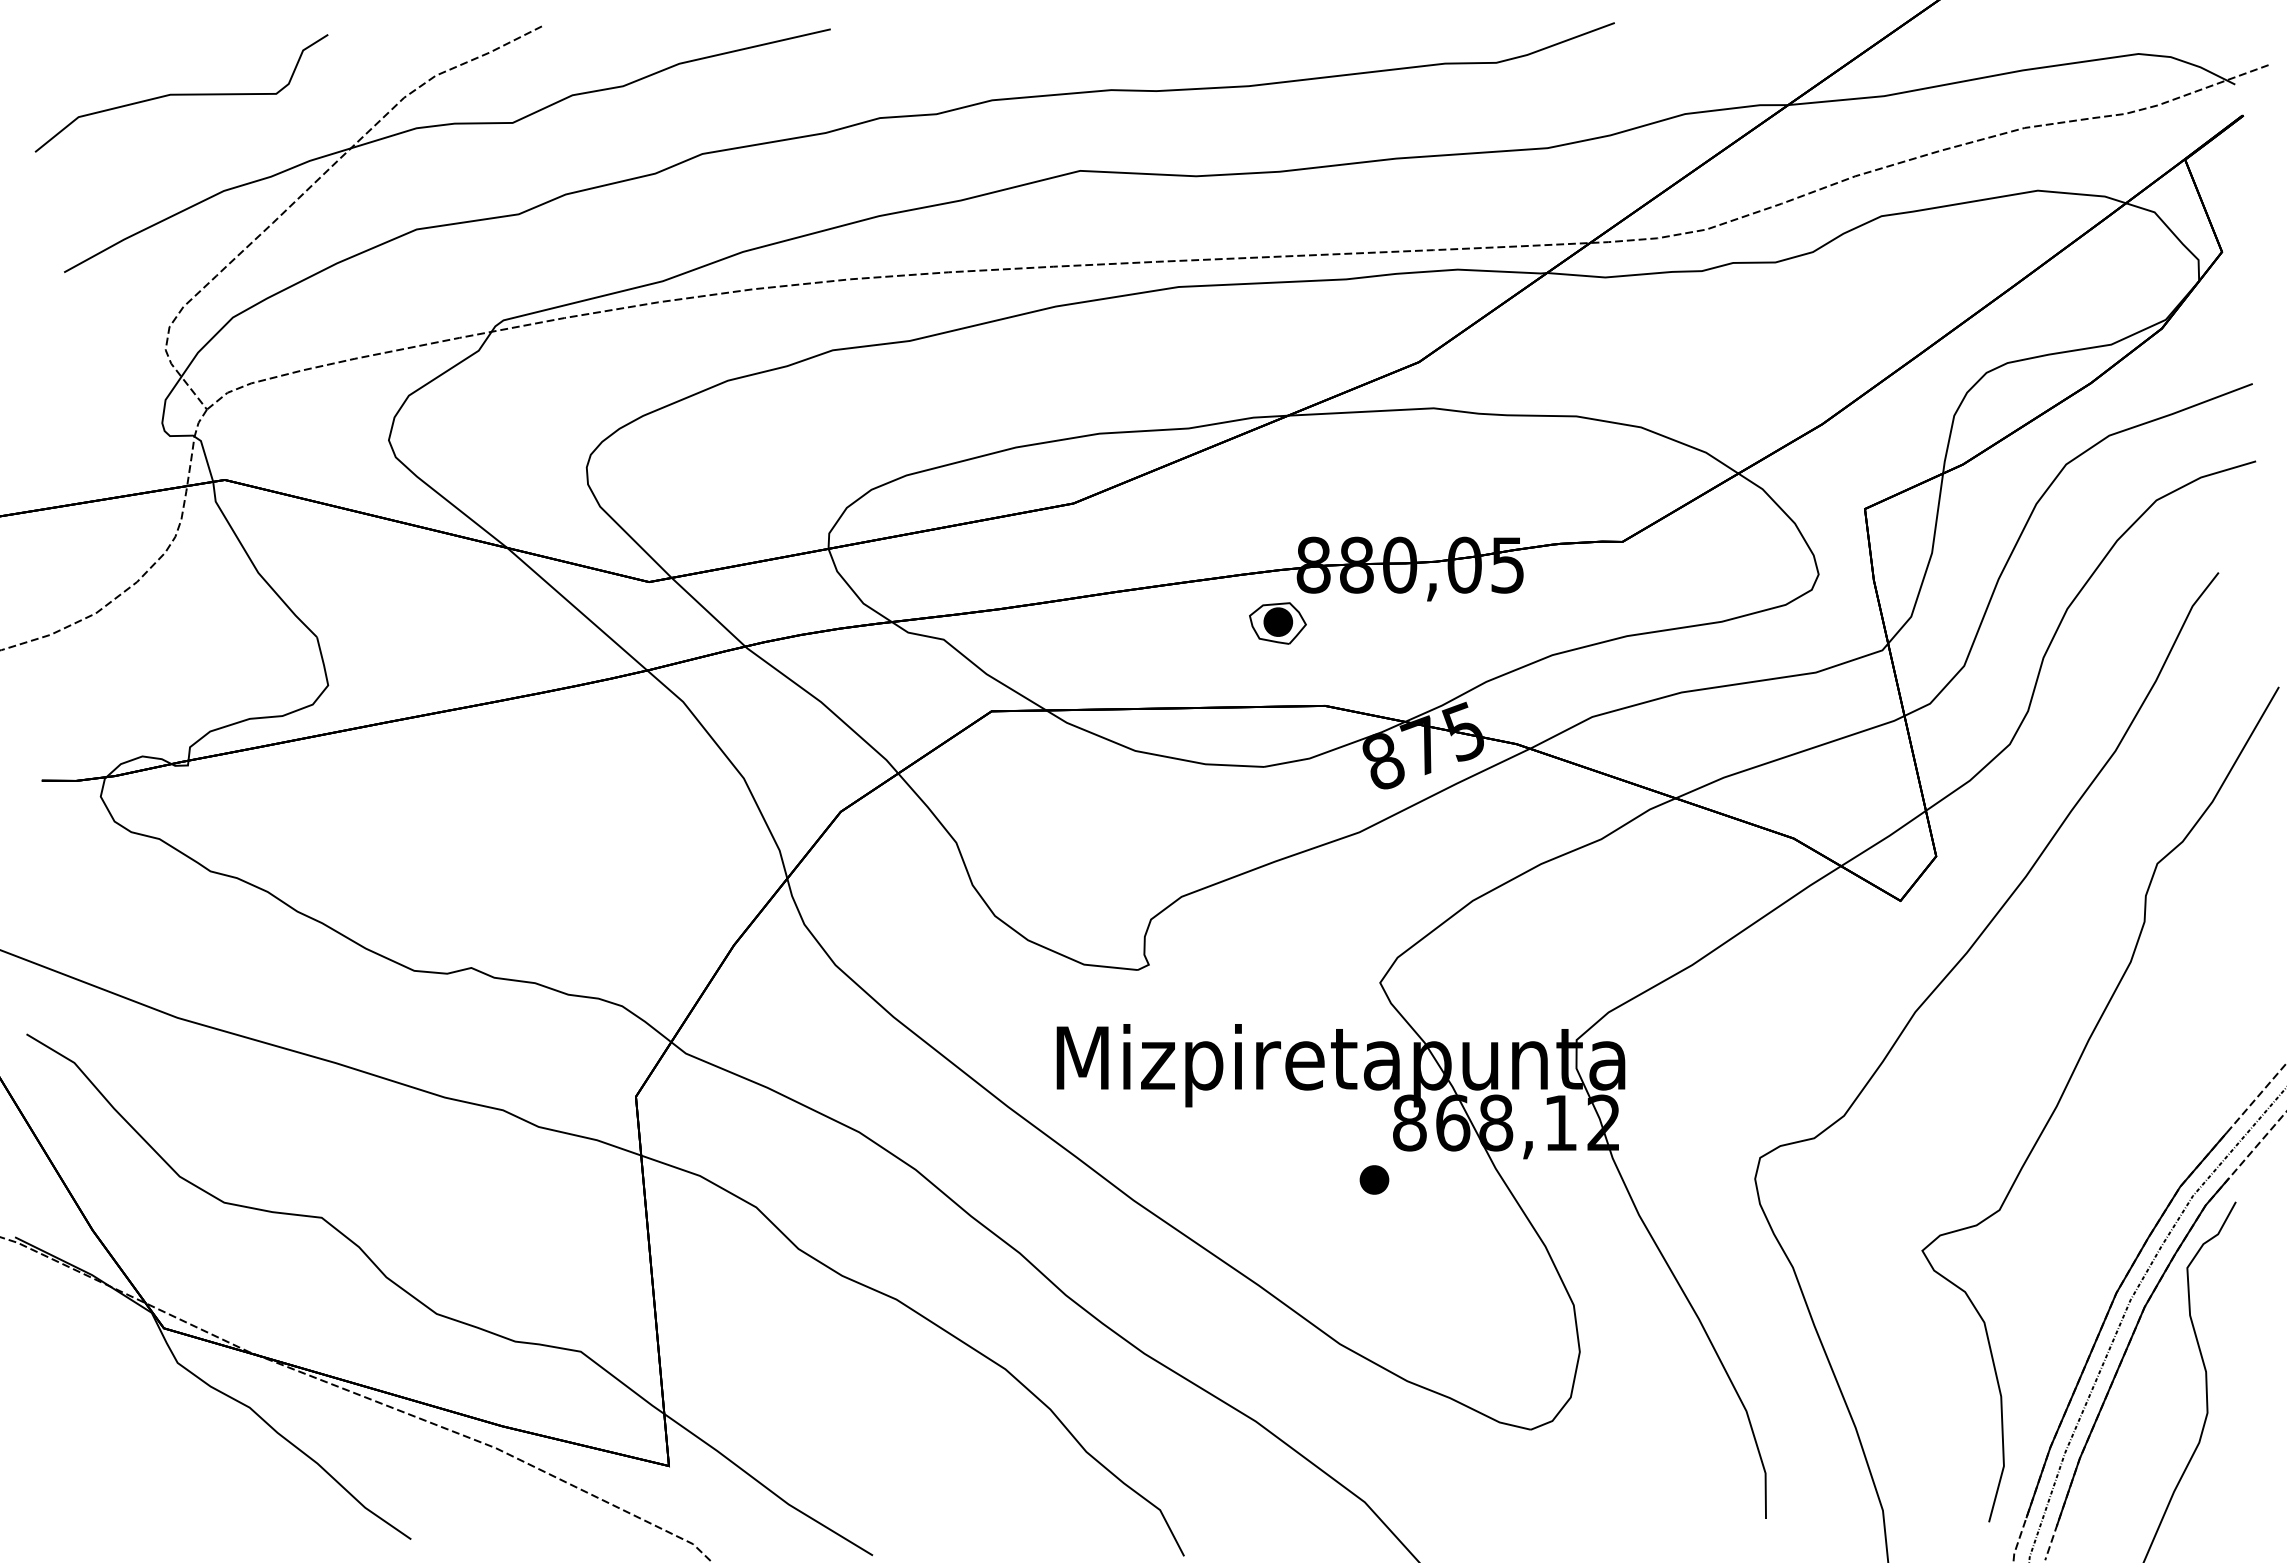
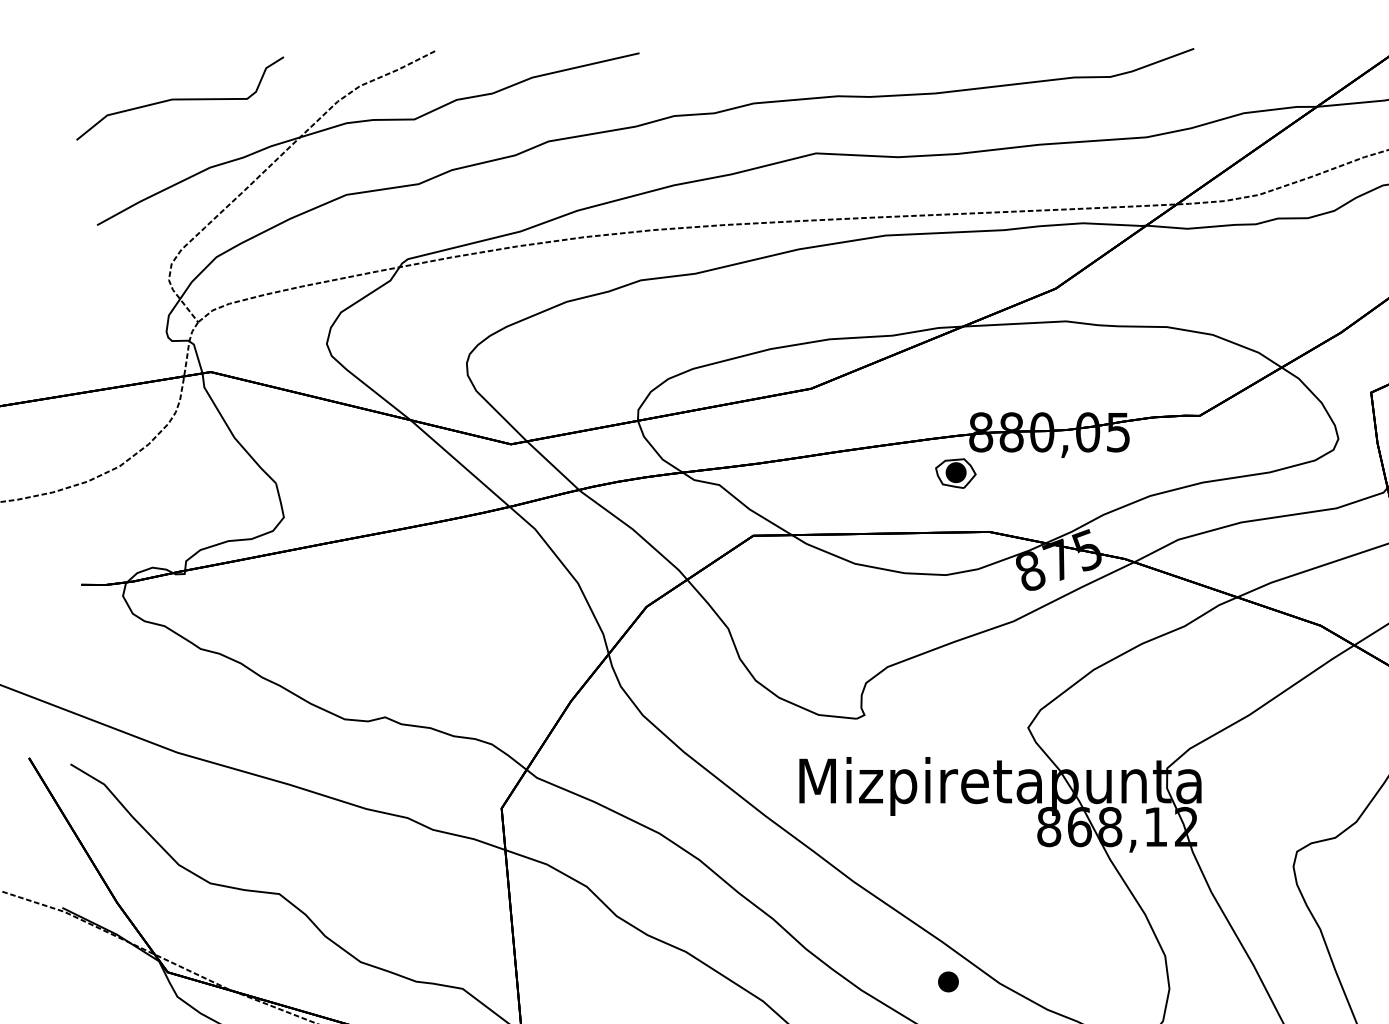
part: (1374, 1179) -> (948, 981), moved

